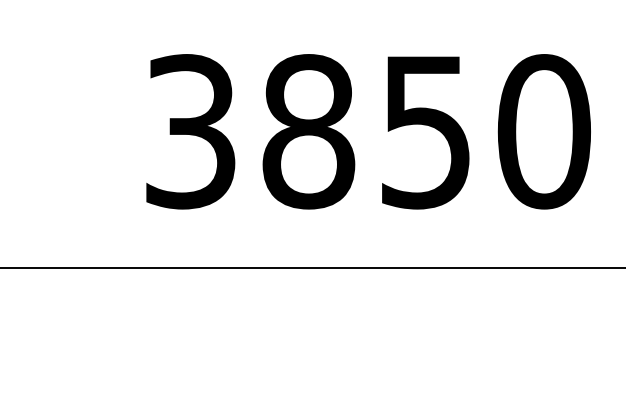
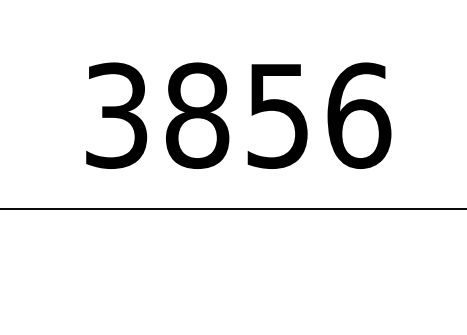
text: (545, 131) -> (359, 115), 3850 -> 3856

